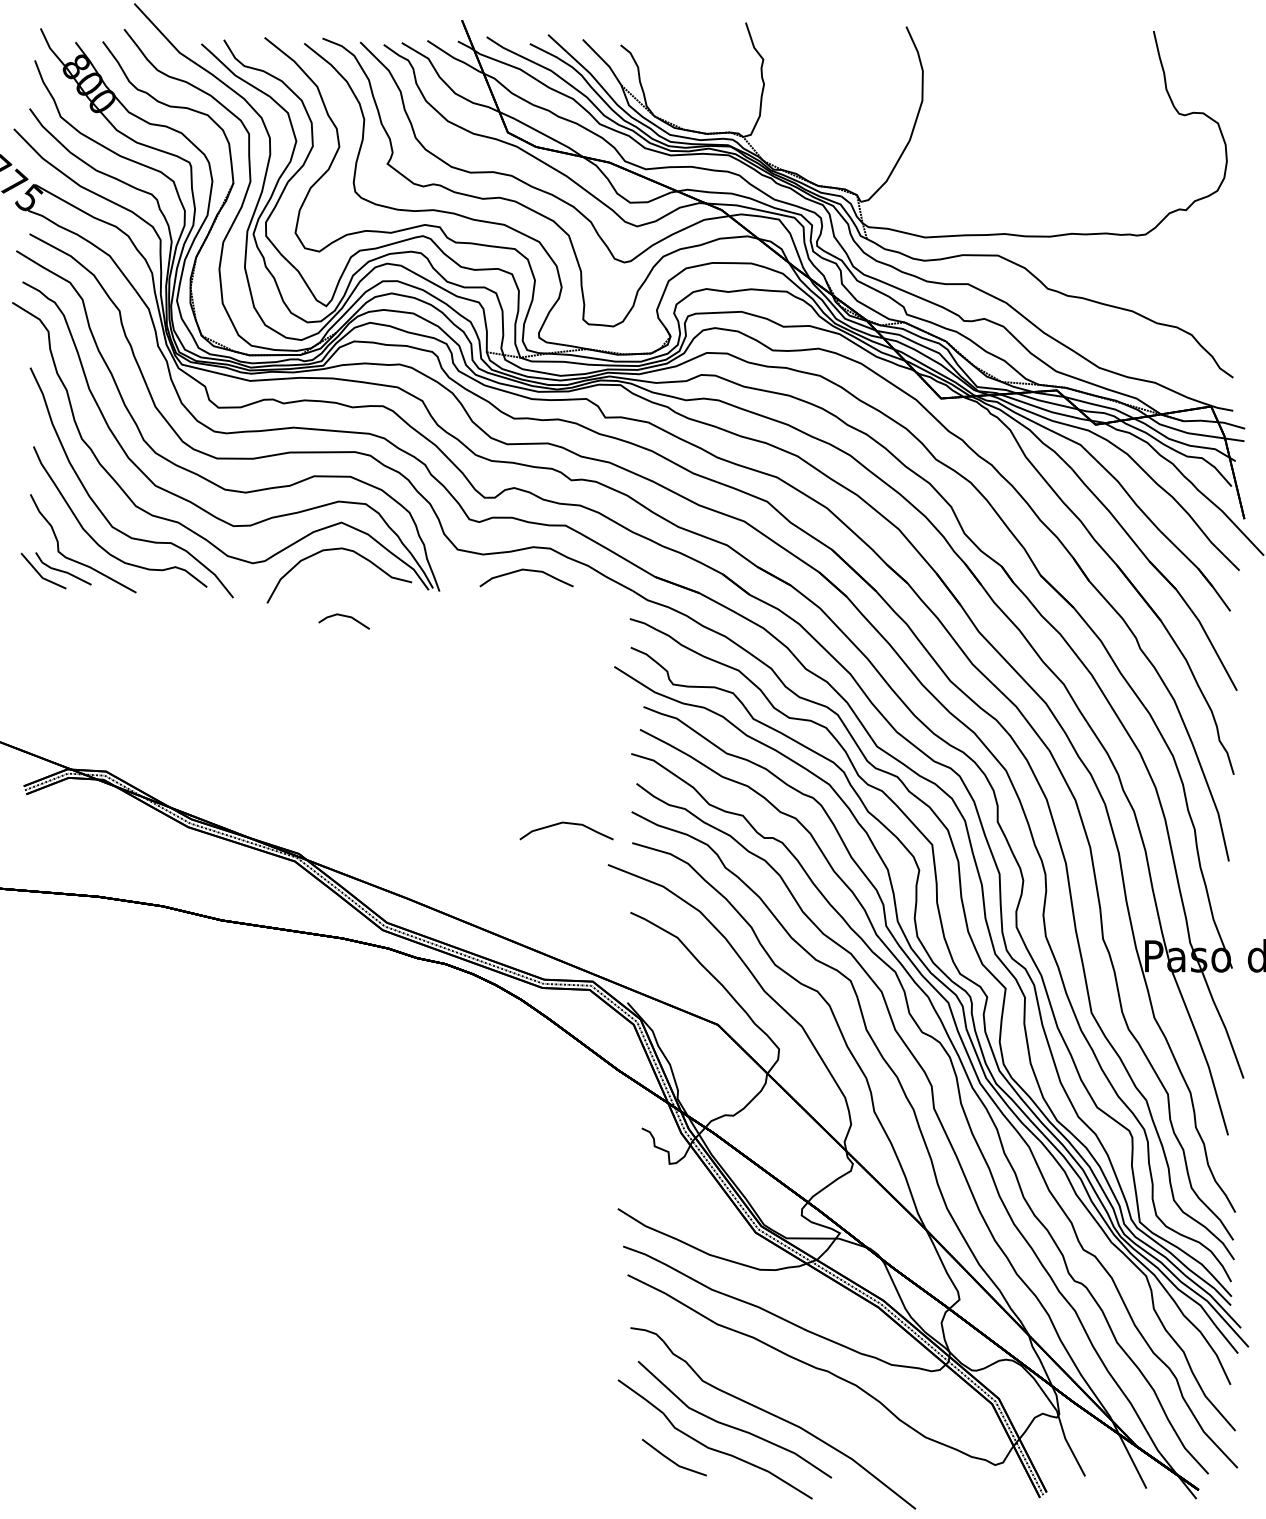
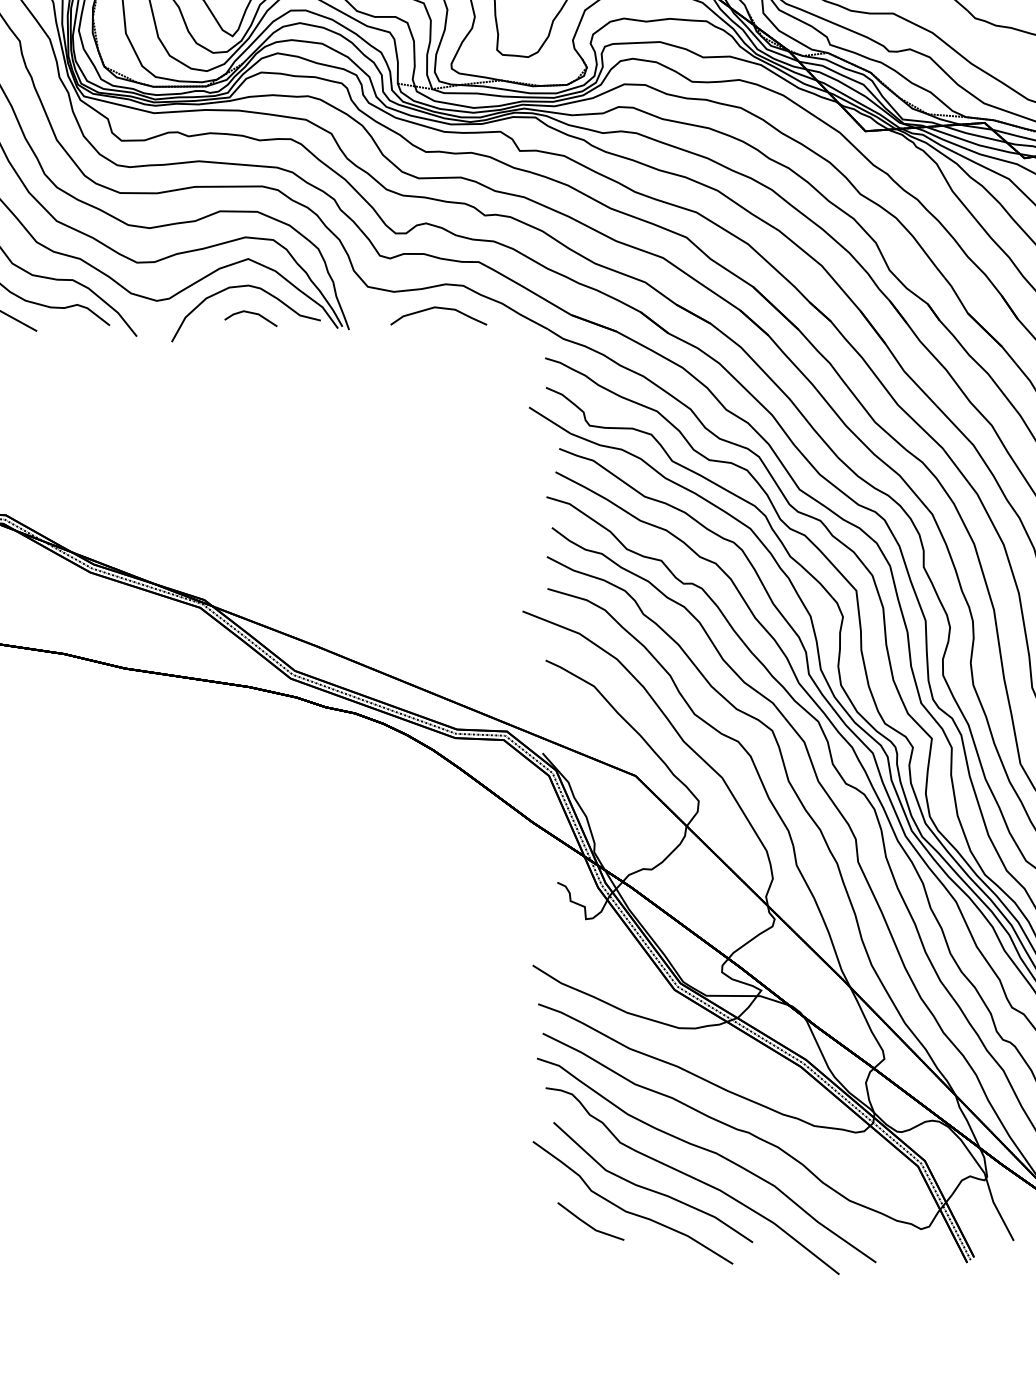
line: (343, 616) -> (250, 313), moved
curve: (568, 824) -> (481, 569), removed
curve: (787, 1389) -> (707, 1151), added

